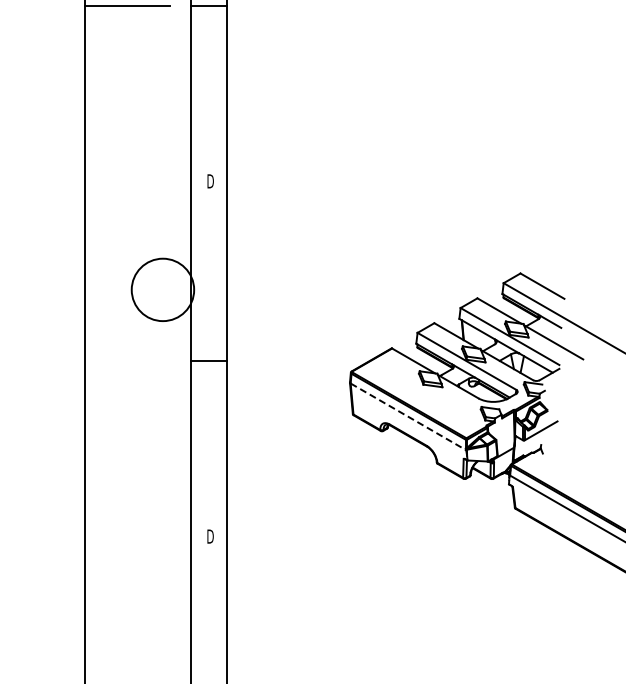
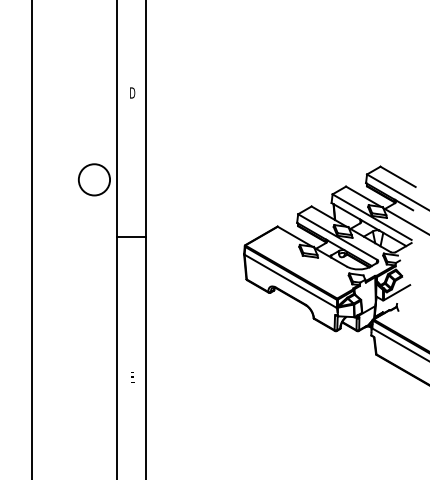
circle: (162, 289) -> (94, 179), size x0.62
line: (408, 416) -> (290, 281), dashed -> solid
text: (210, 536) -> (132, 377), D -> E

